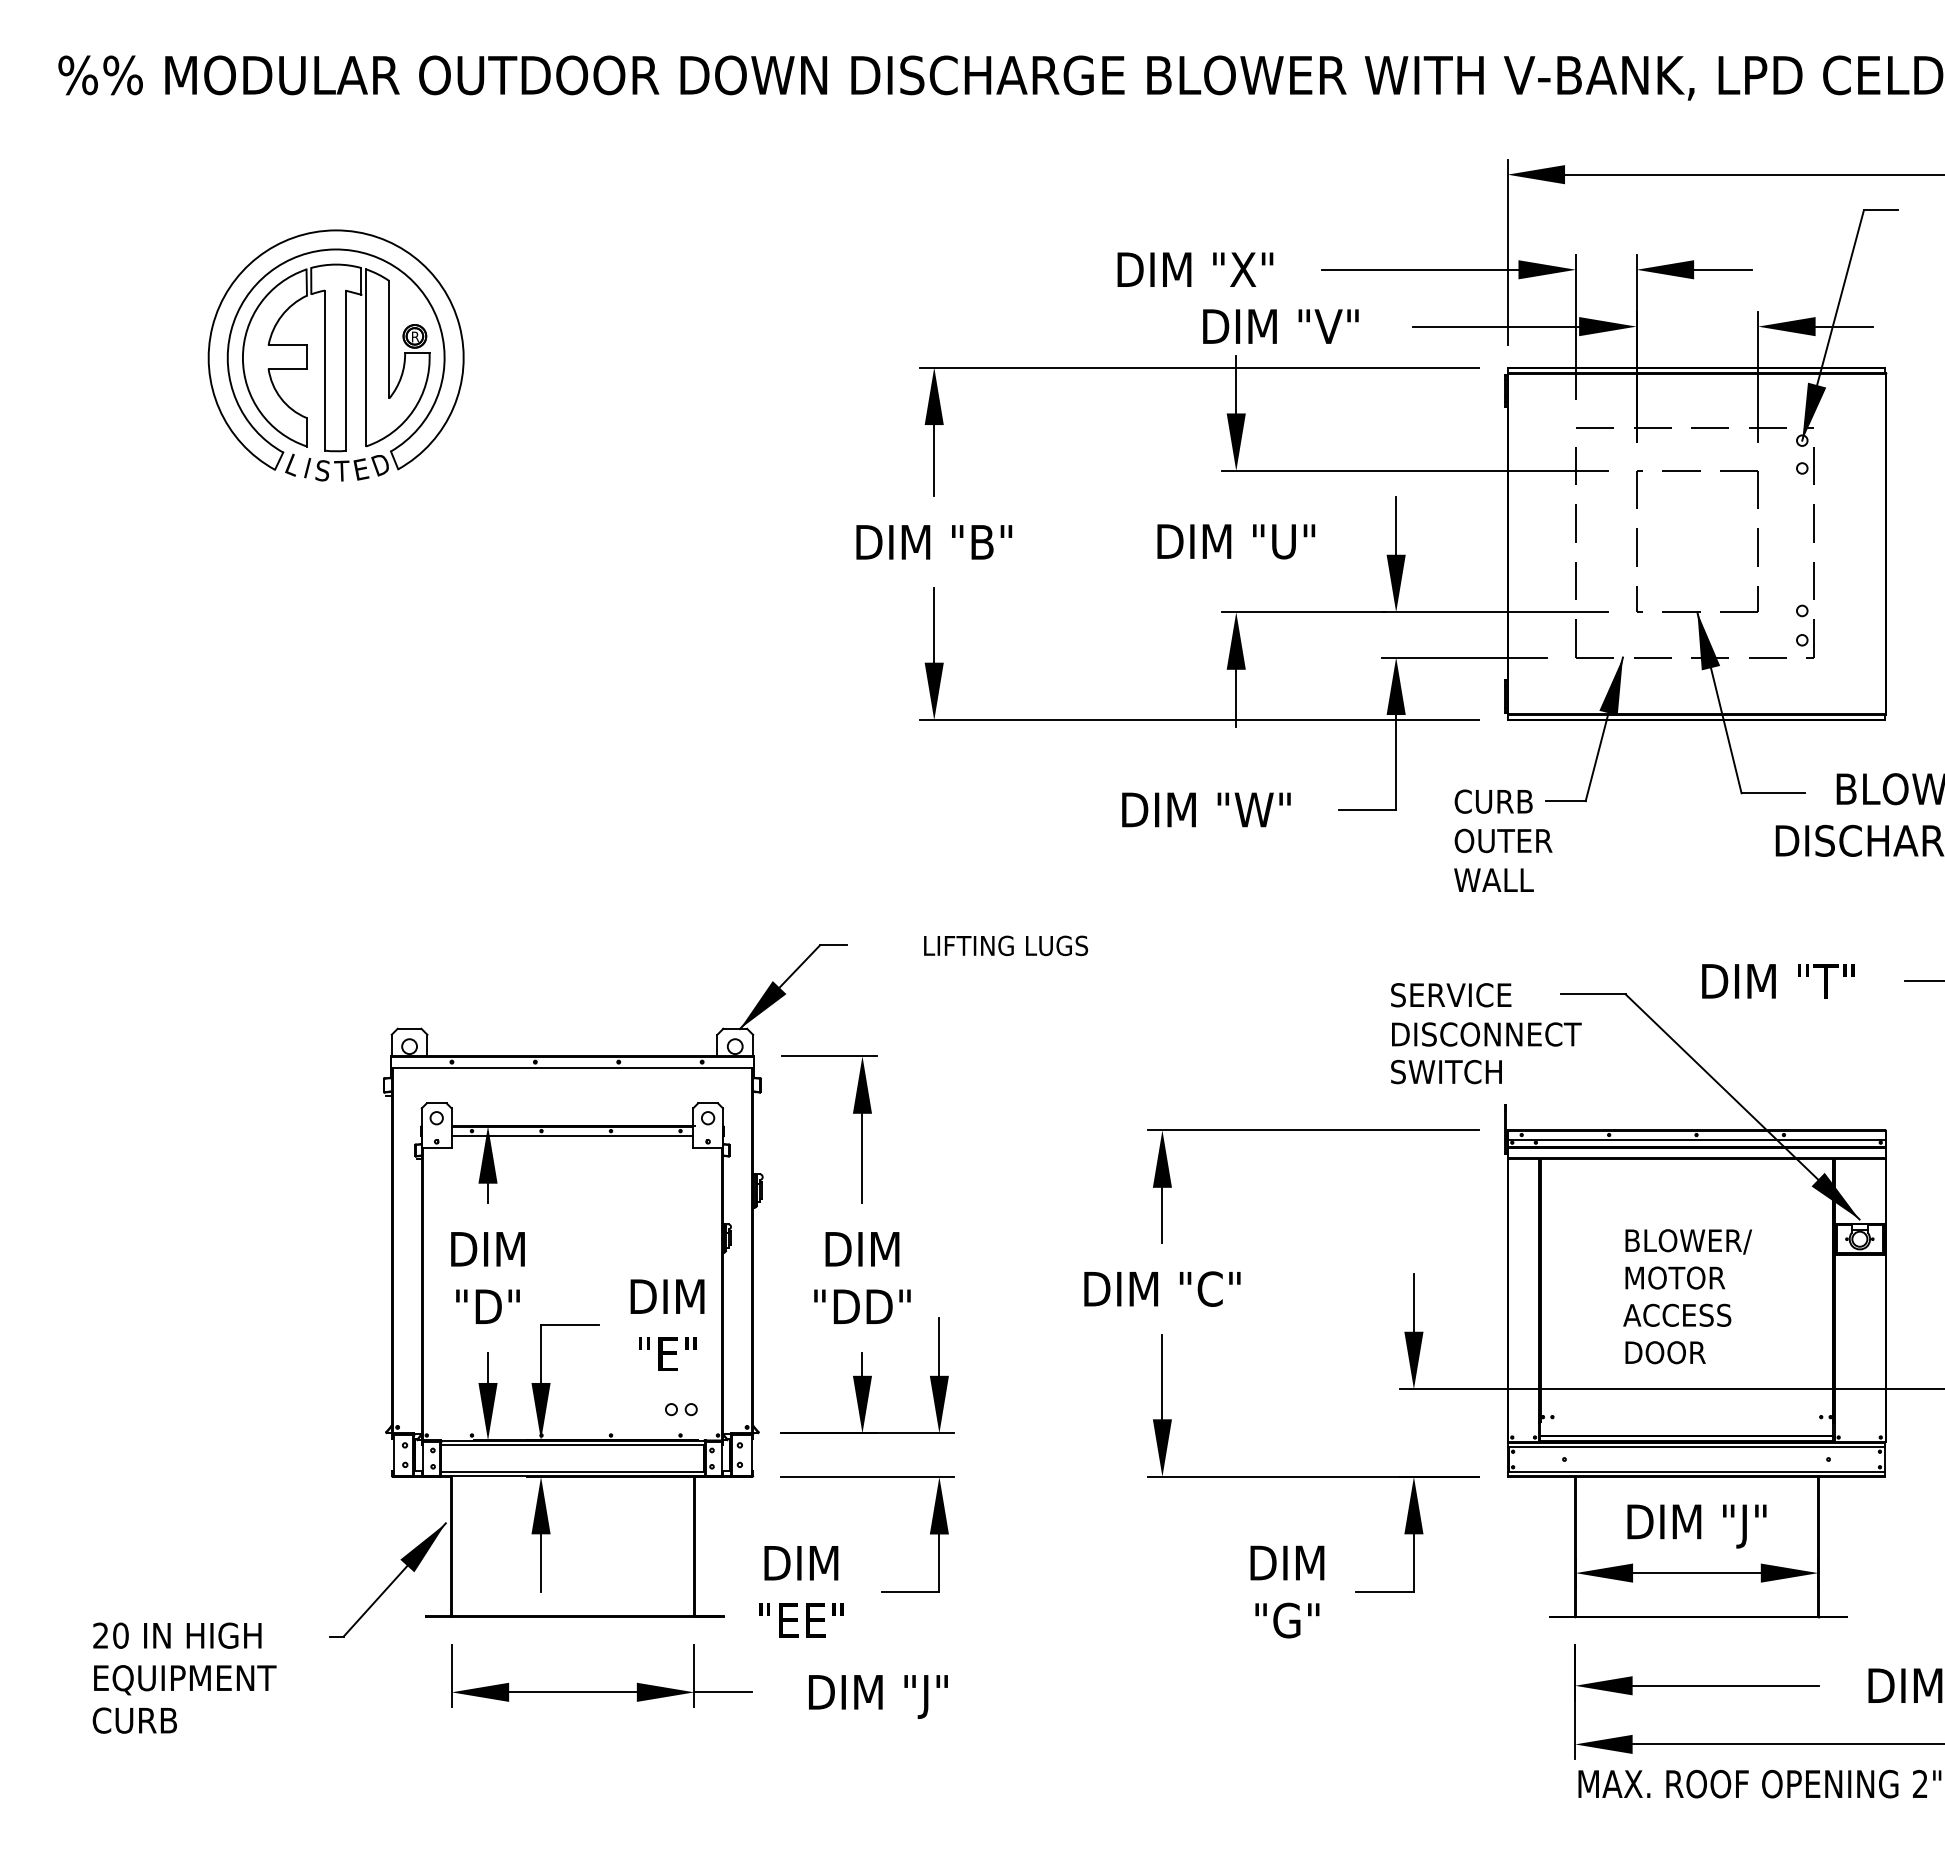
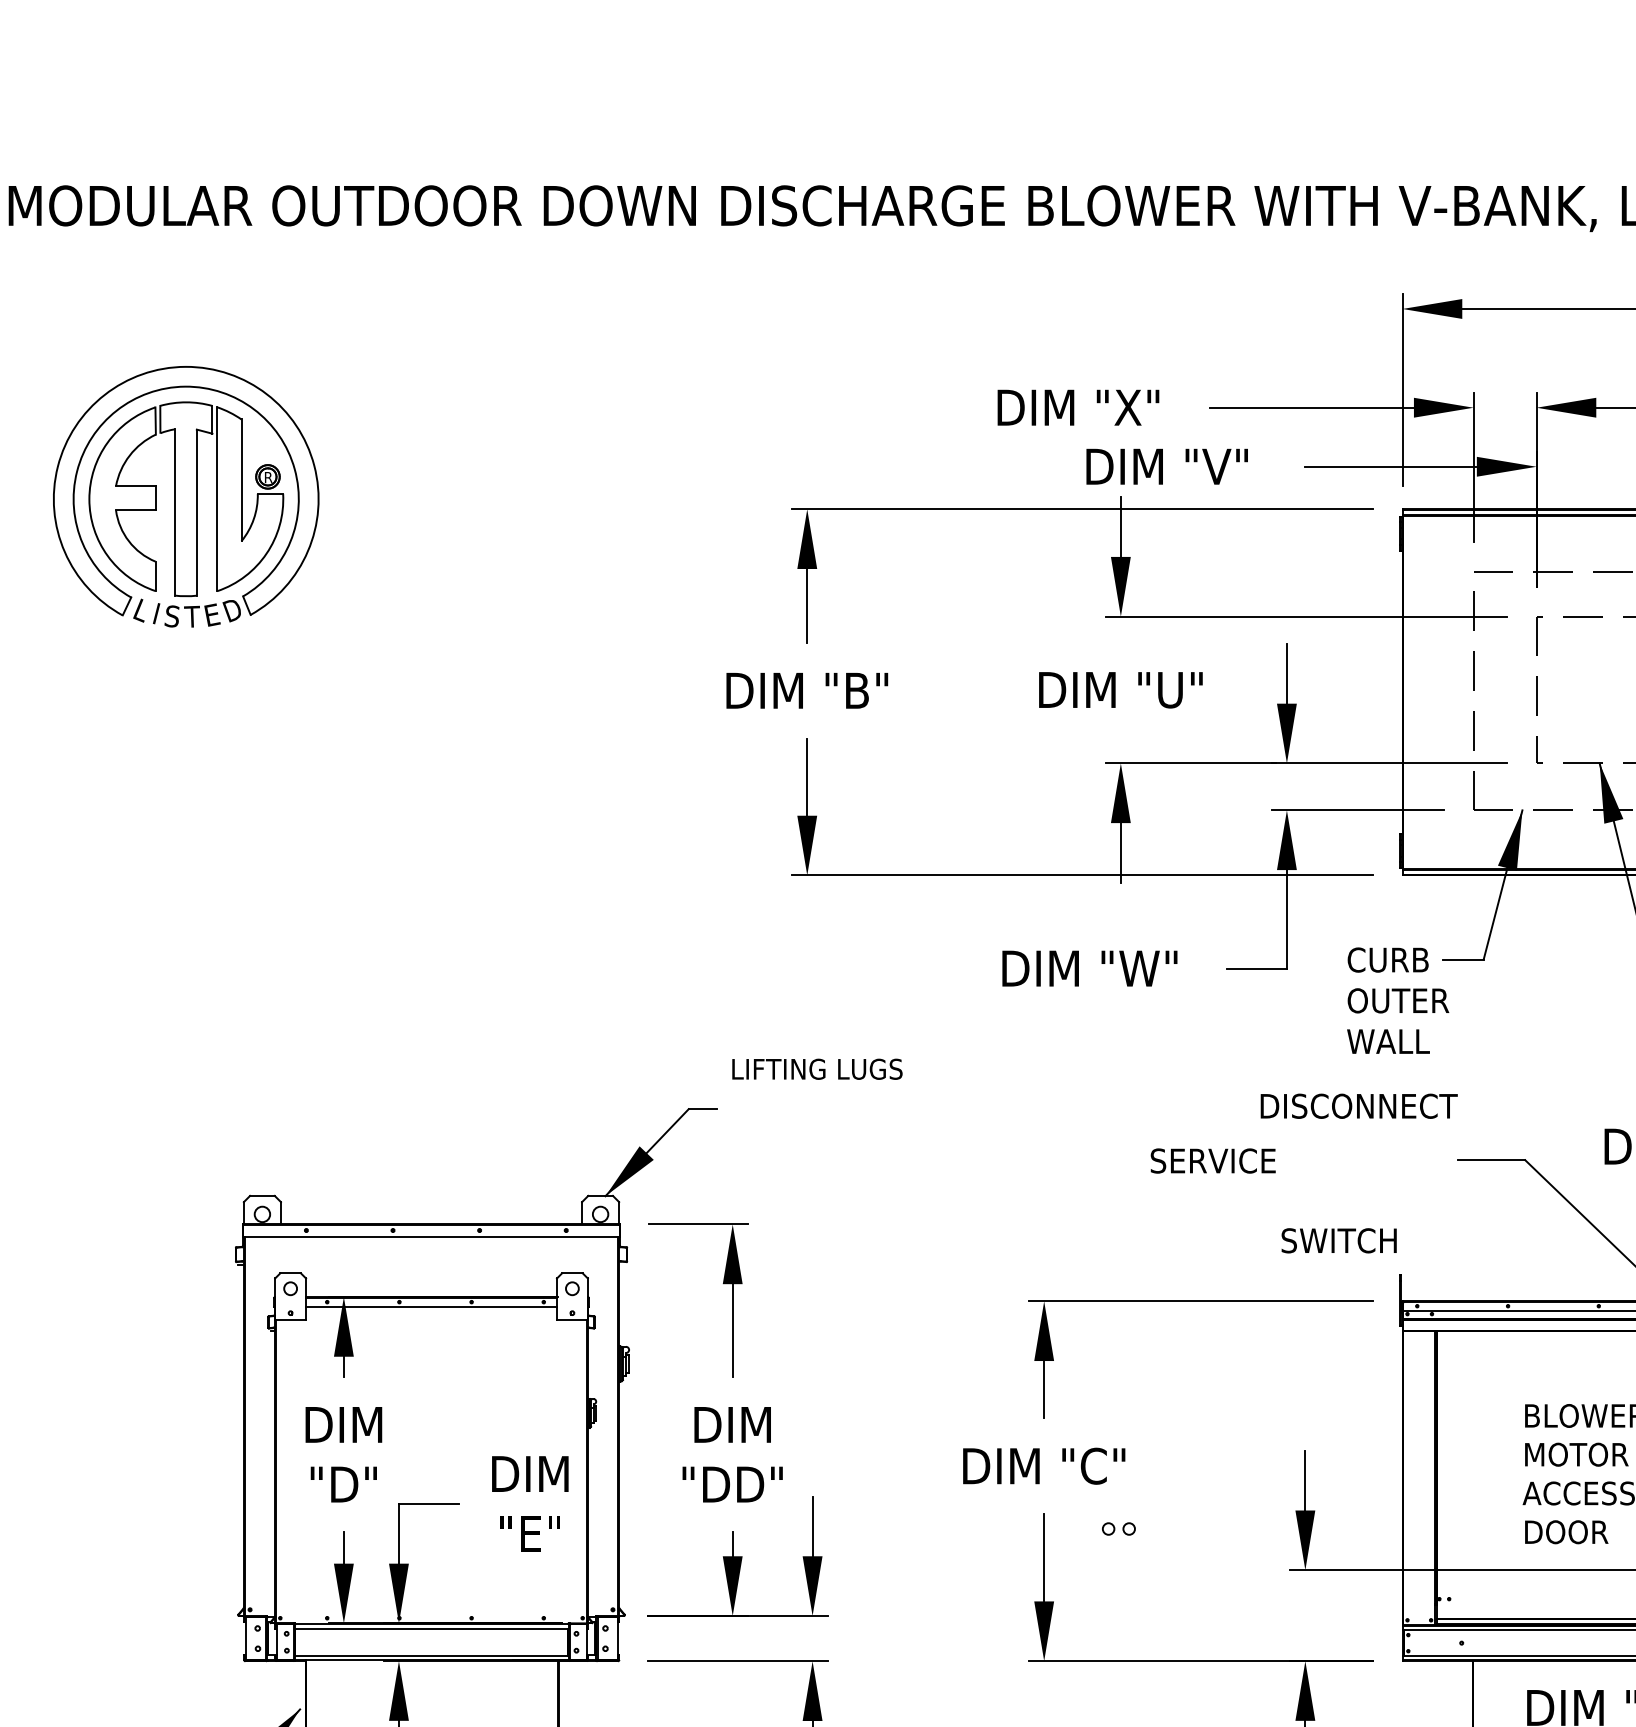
text: (1006, 945) -> (817, 1068), moved
text: (1451, 995) -> (1213, 1161), moved
text: (1486, 1034) -> (1358, 1106), moved
part: (681, 1409) -> (1119, 1528), moved

